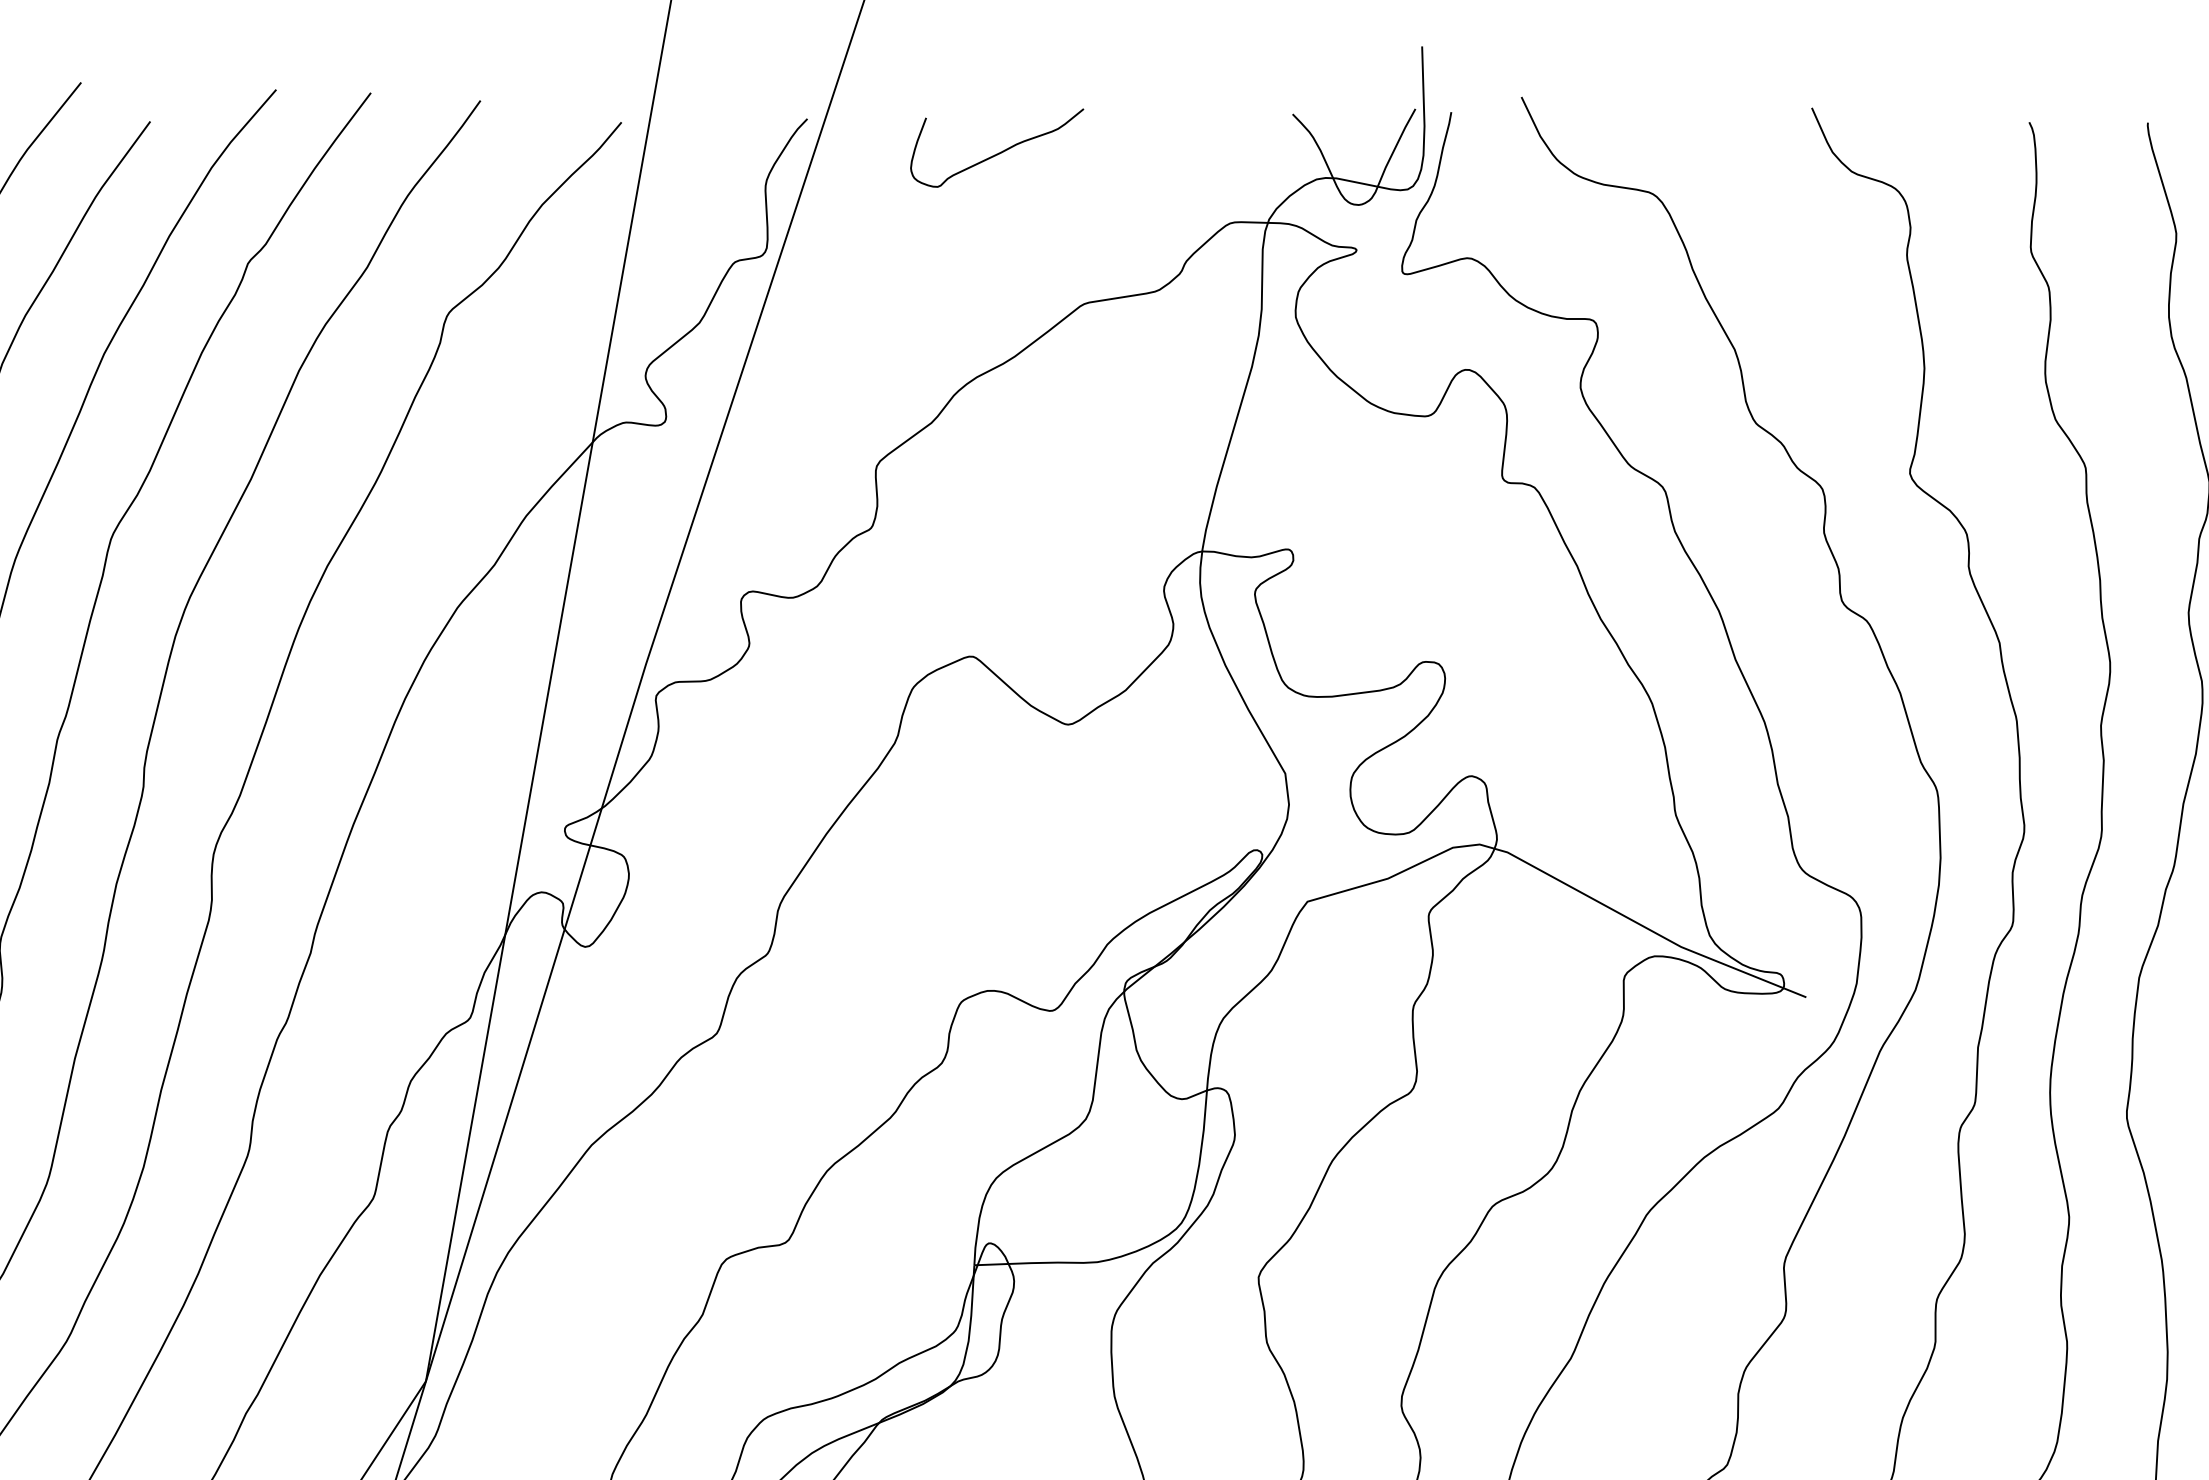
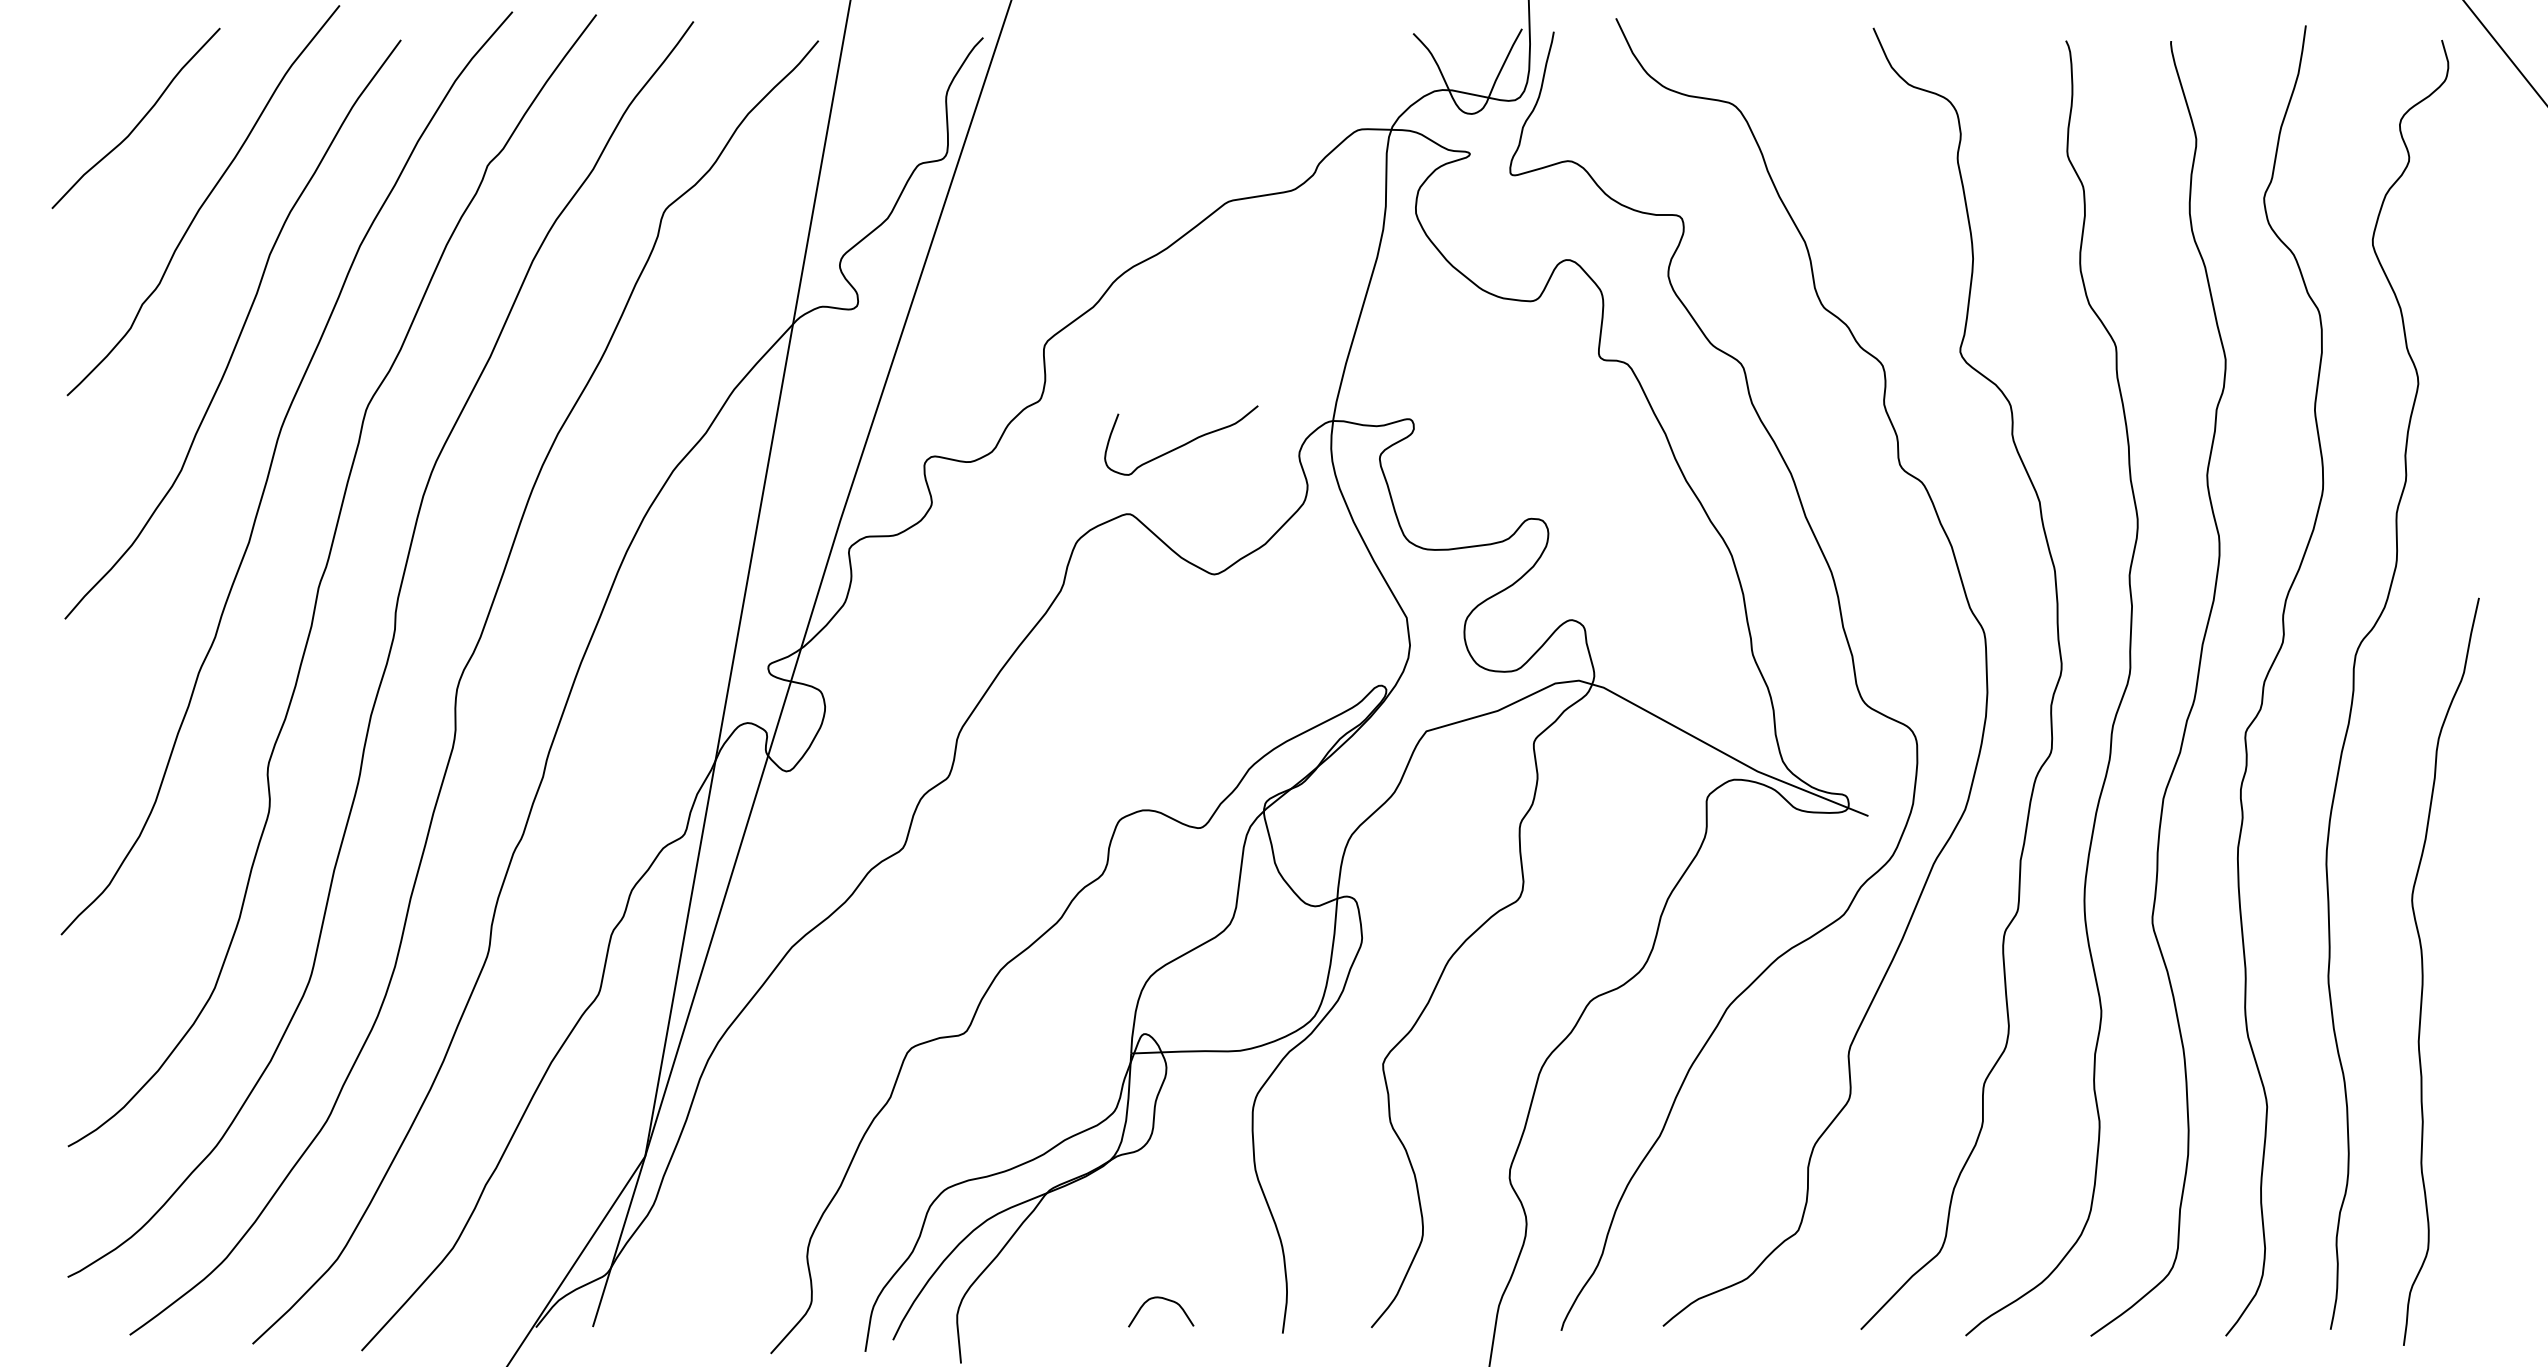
curve: (998, 152) -> (1182, 444), moved

